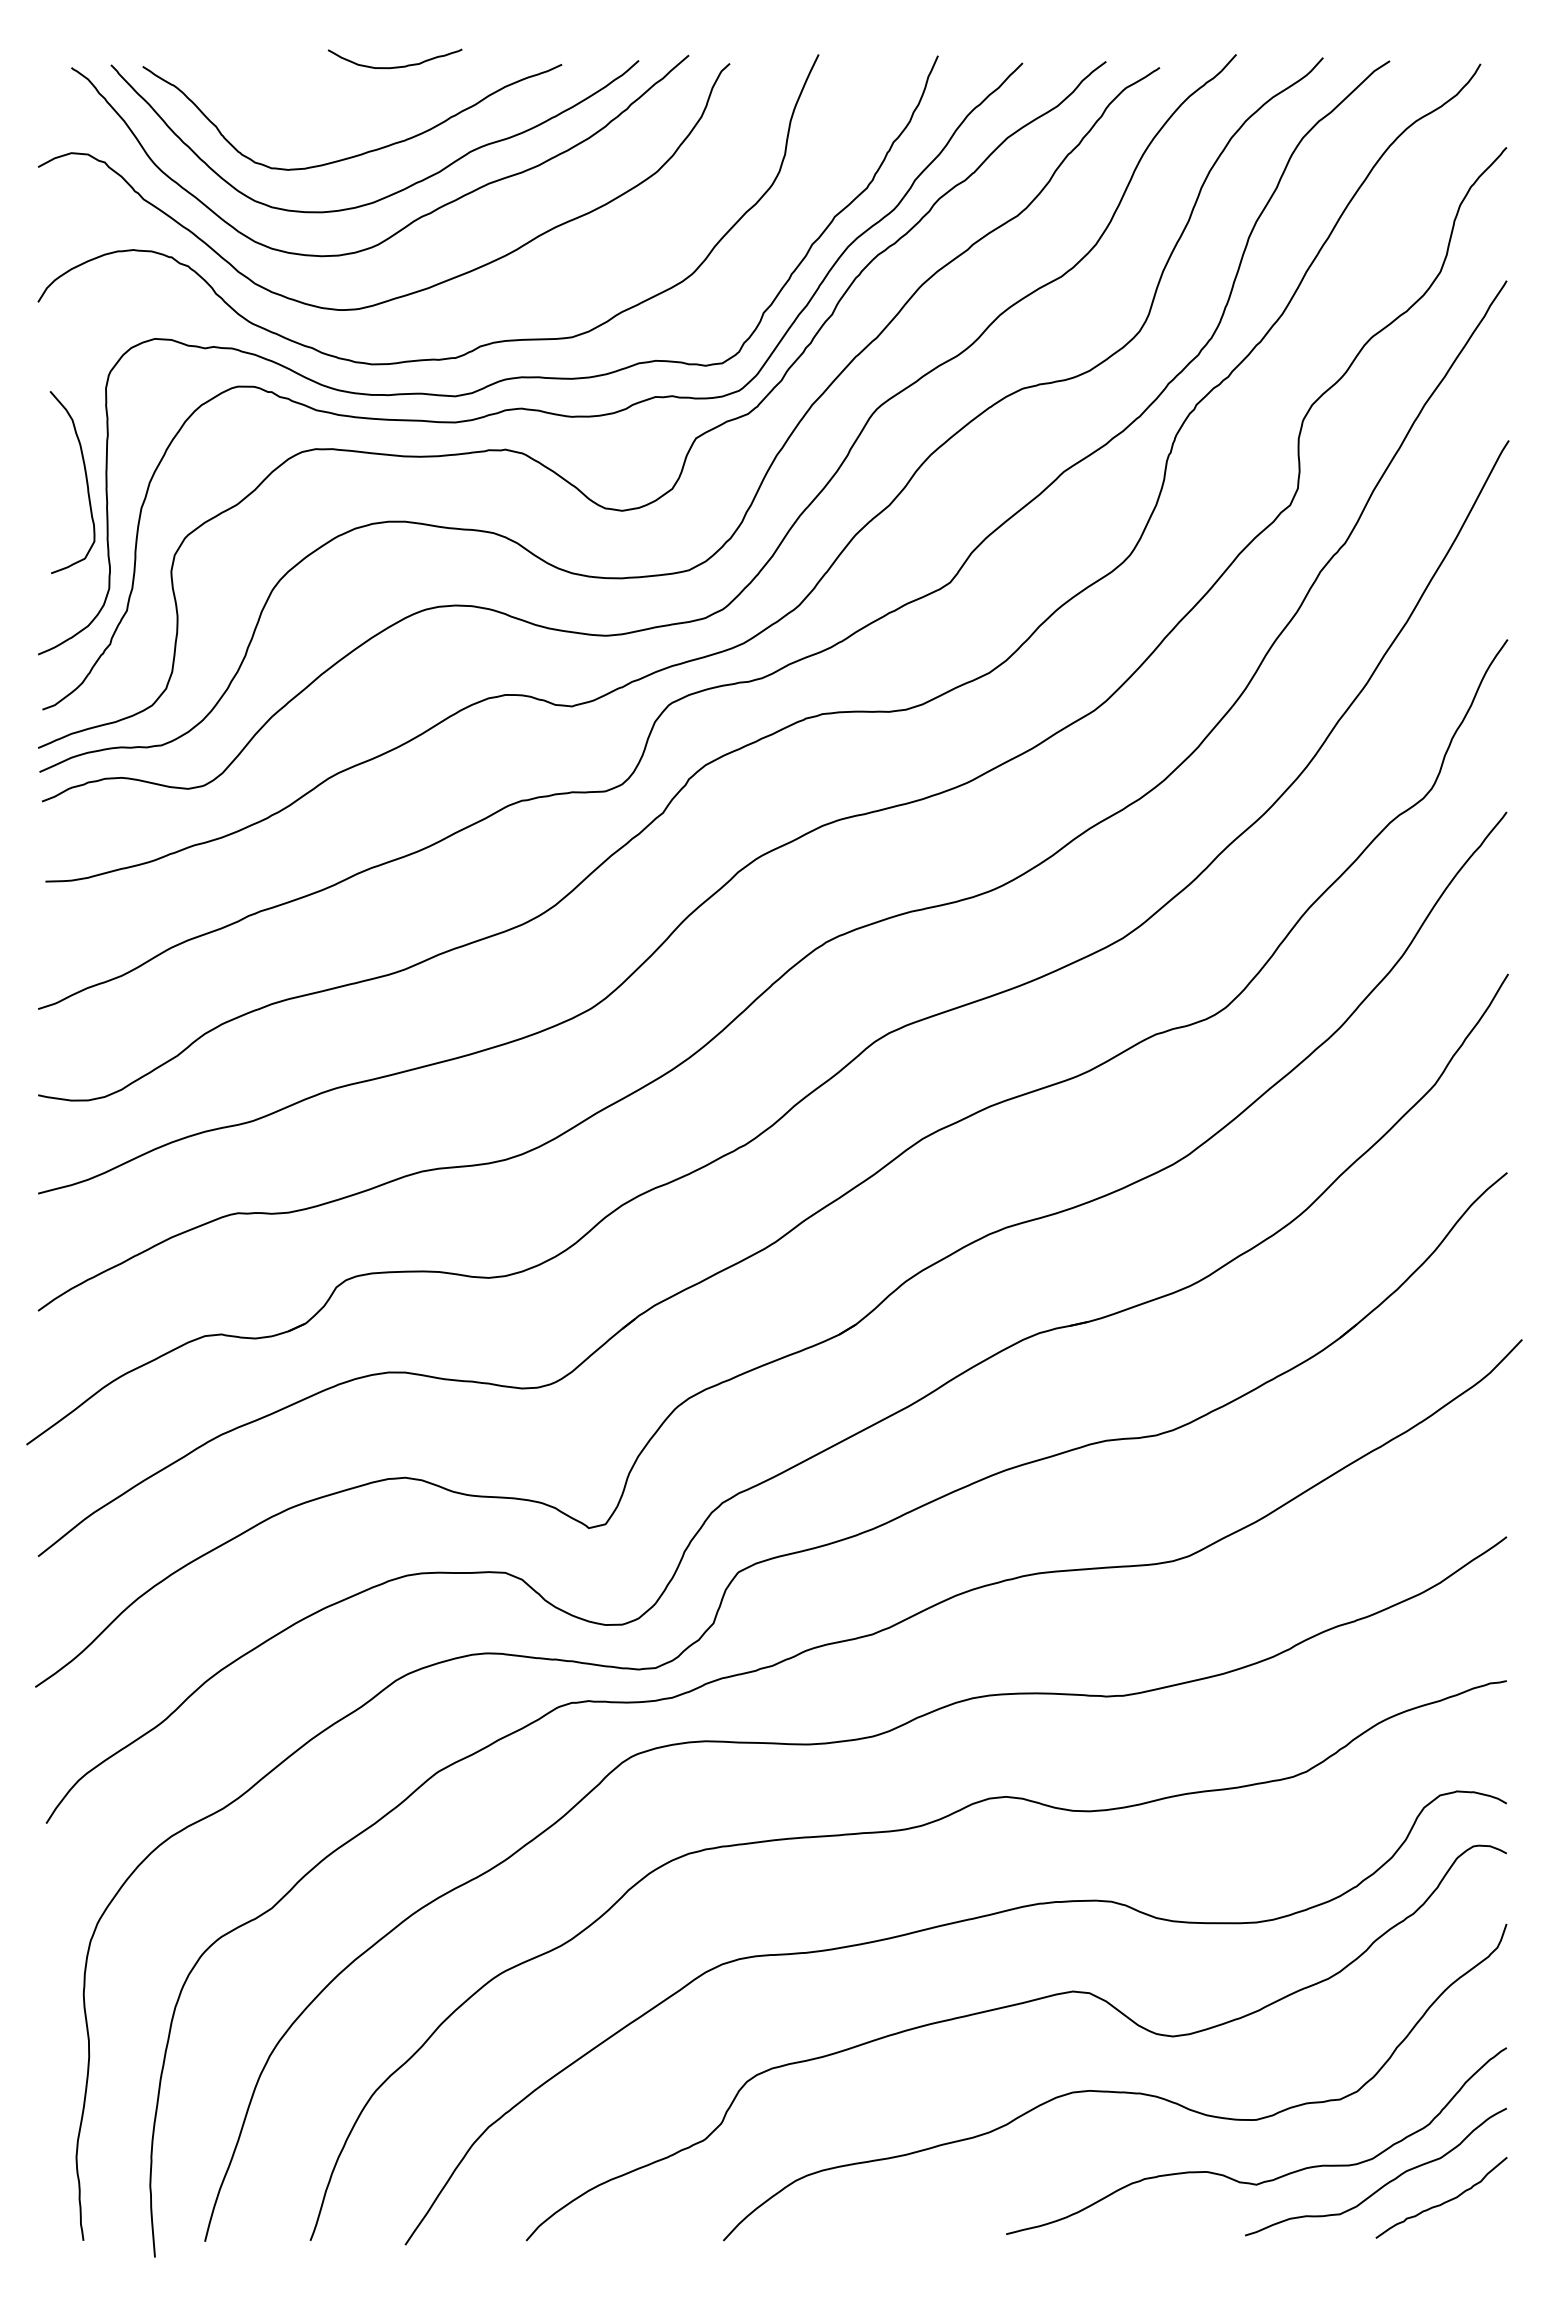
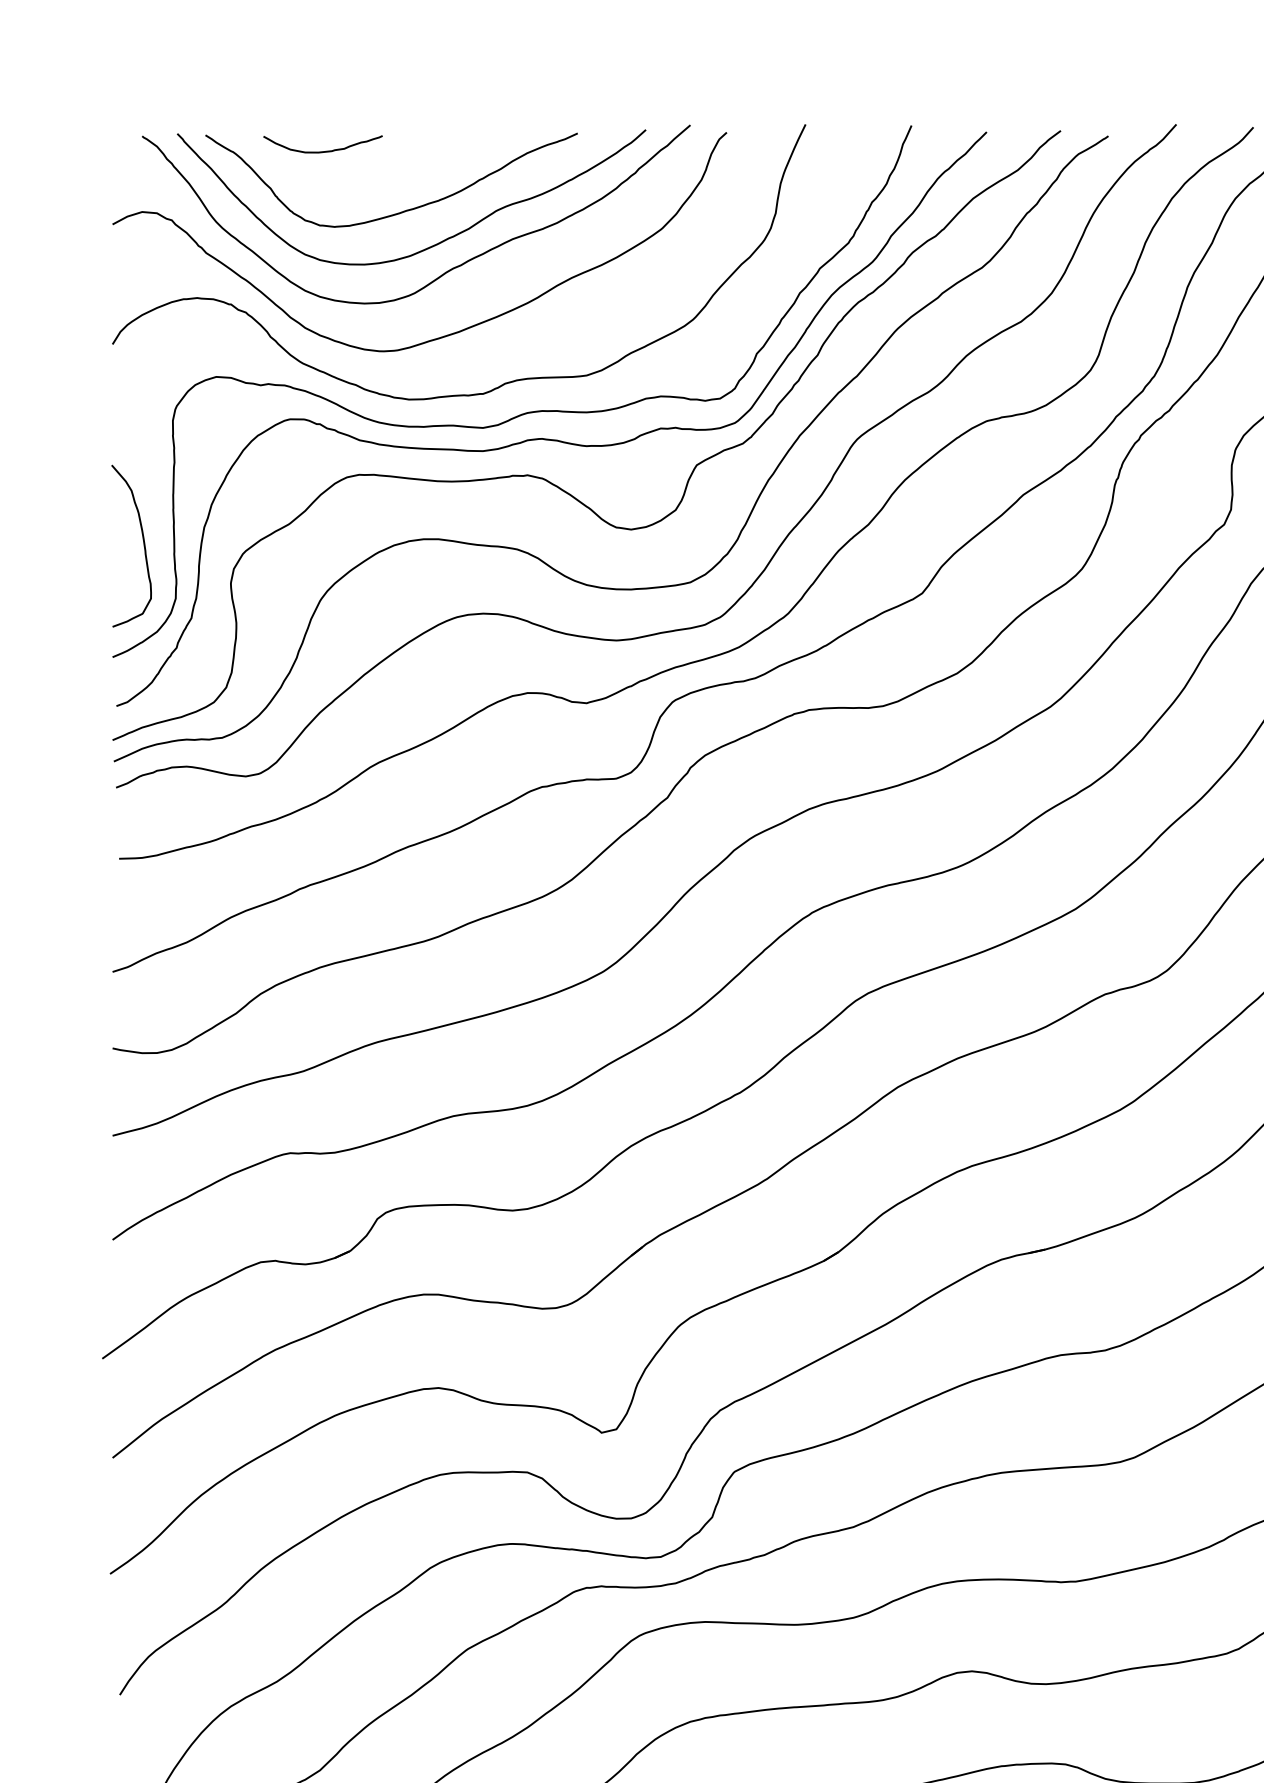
curve: (394, 66) -> (322, 151), moved
curve: (85, 478) -> (143, 542), moved

